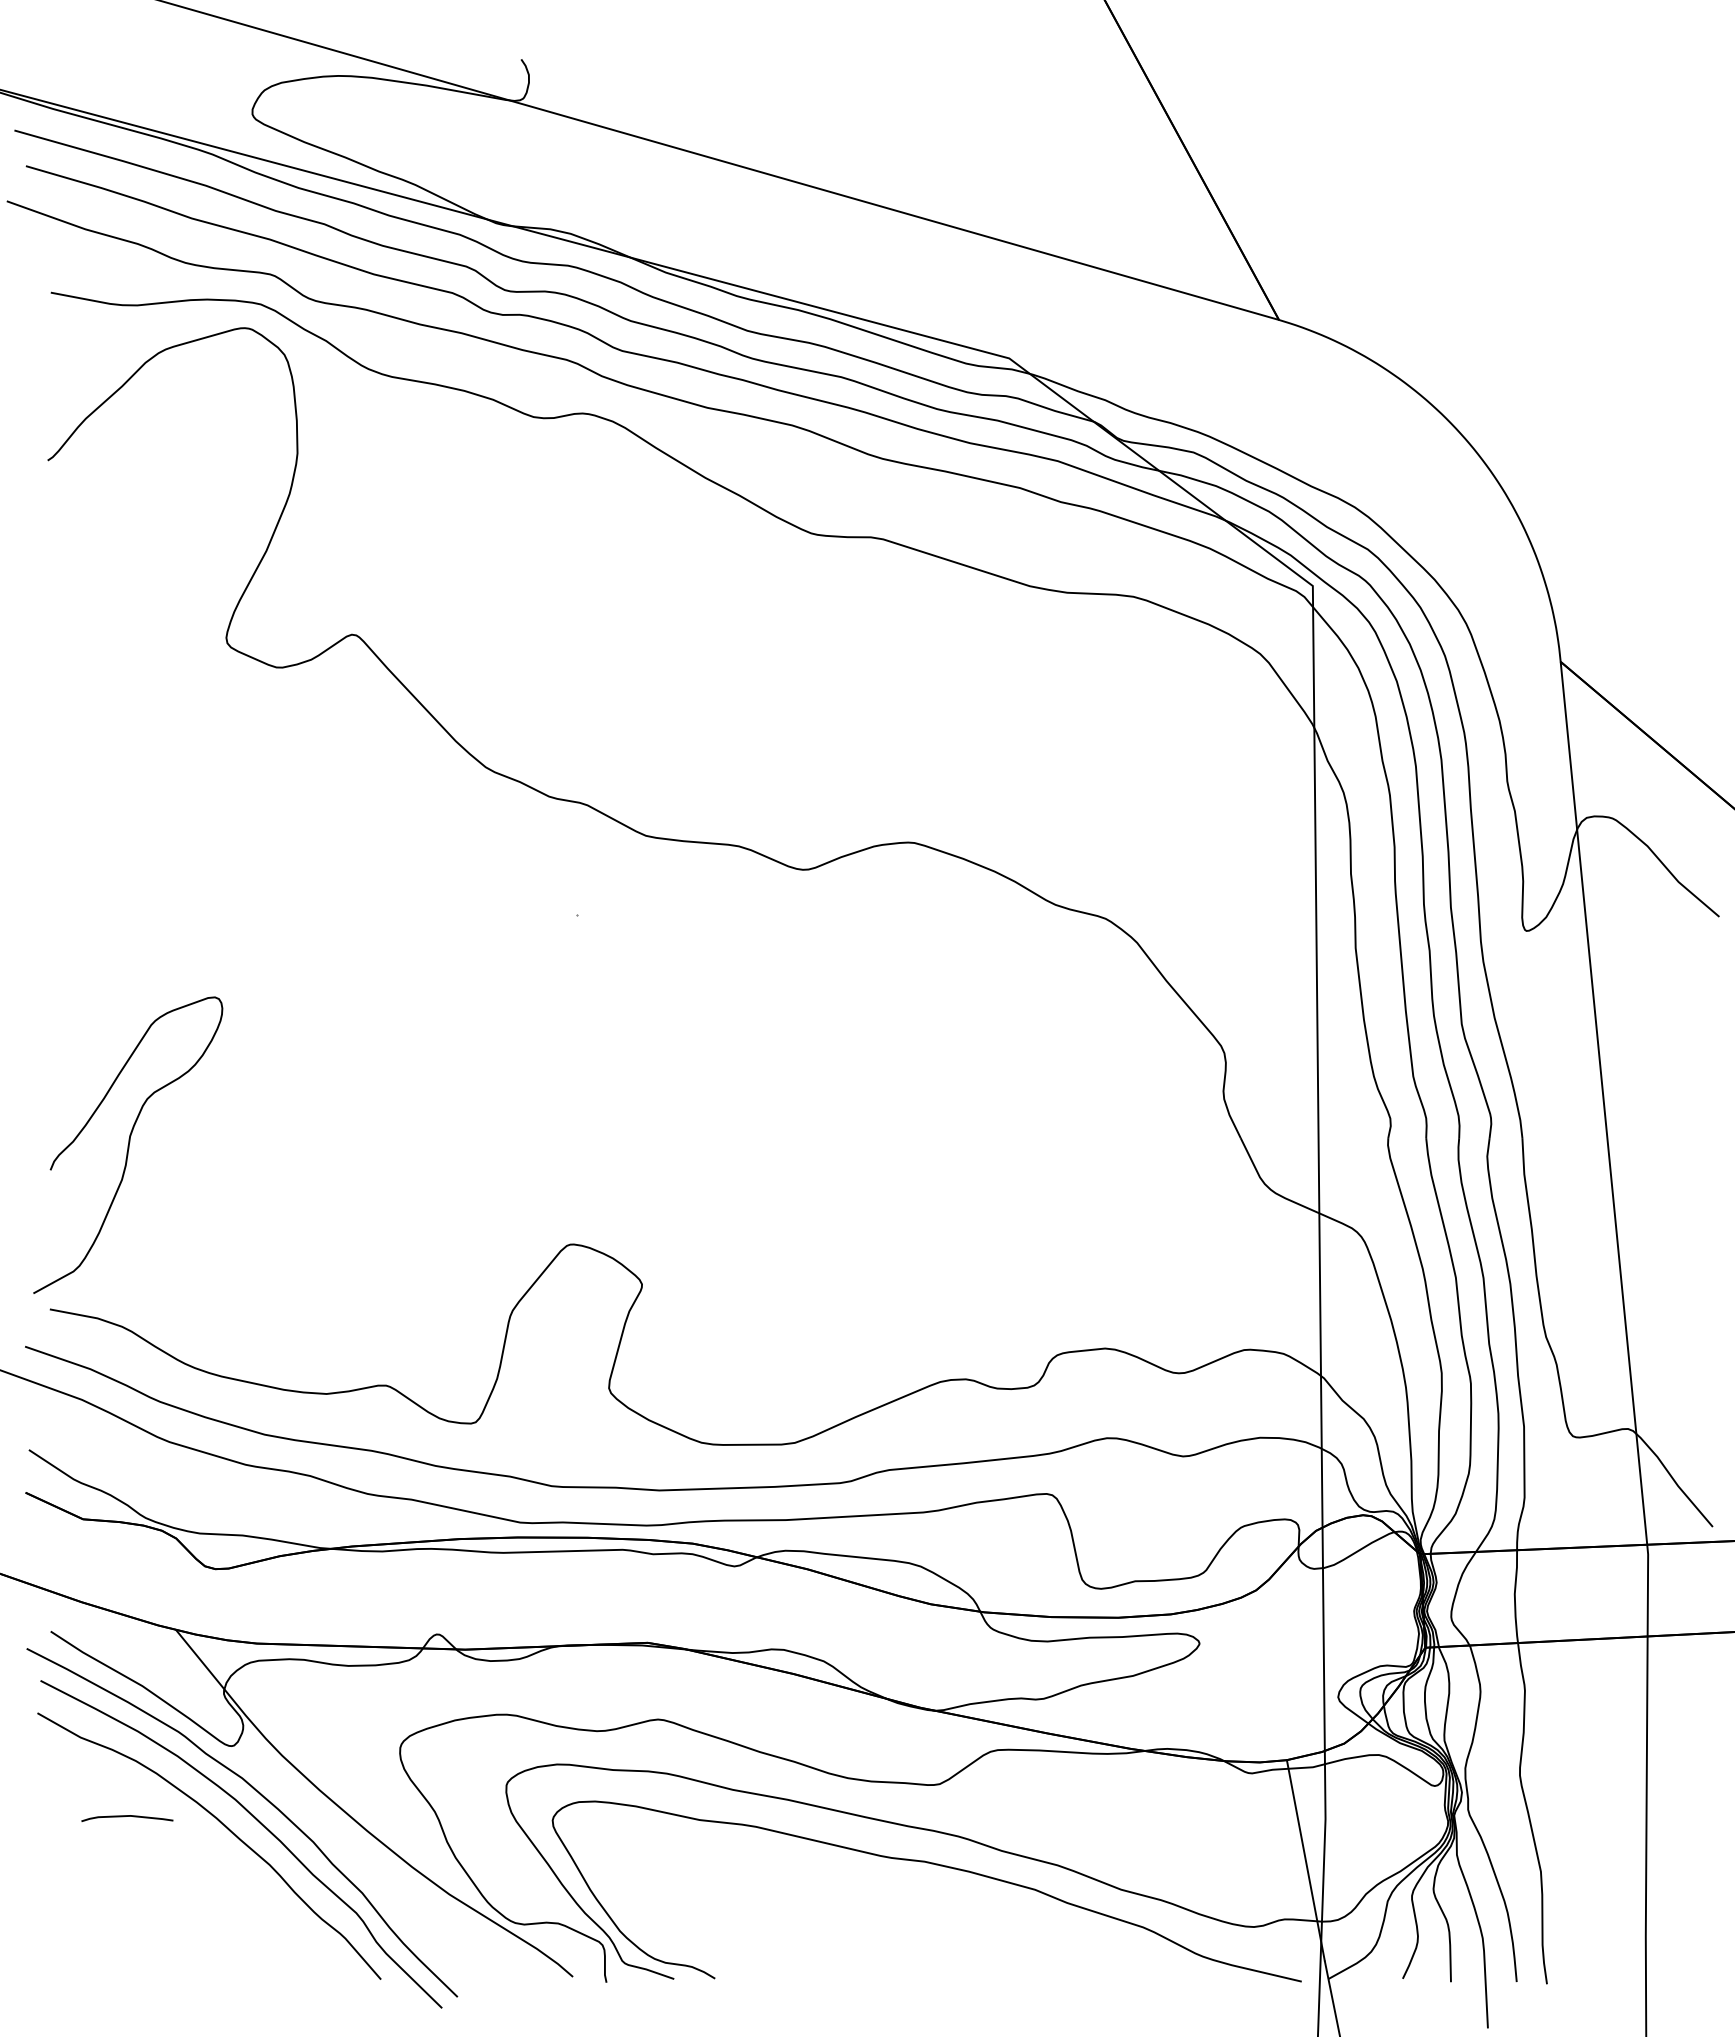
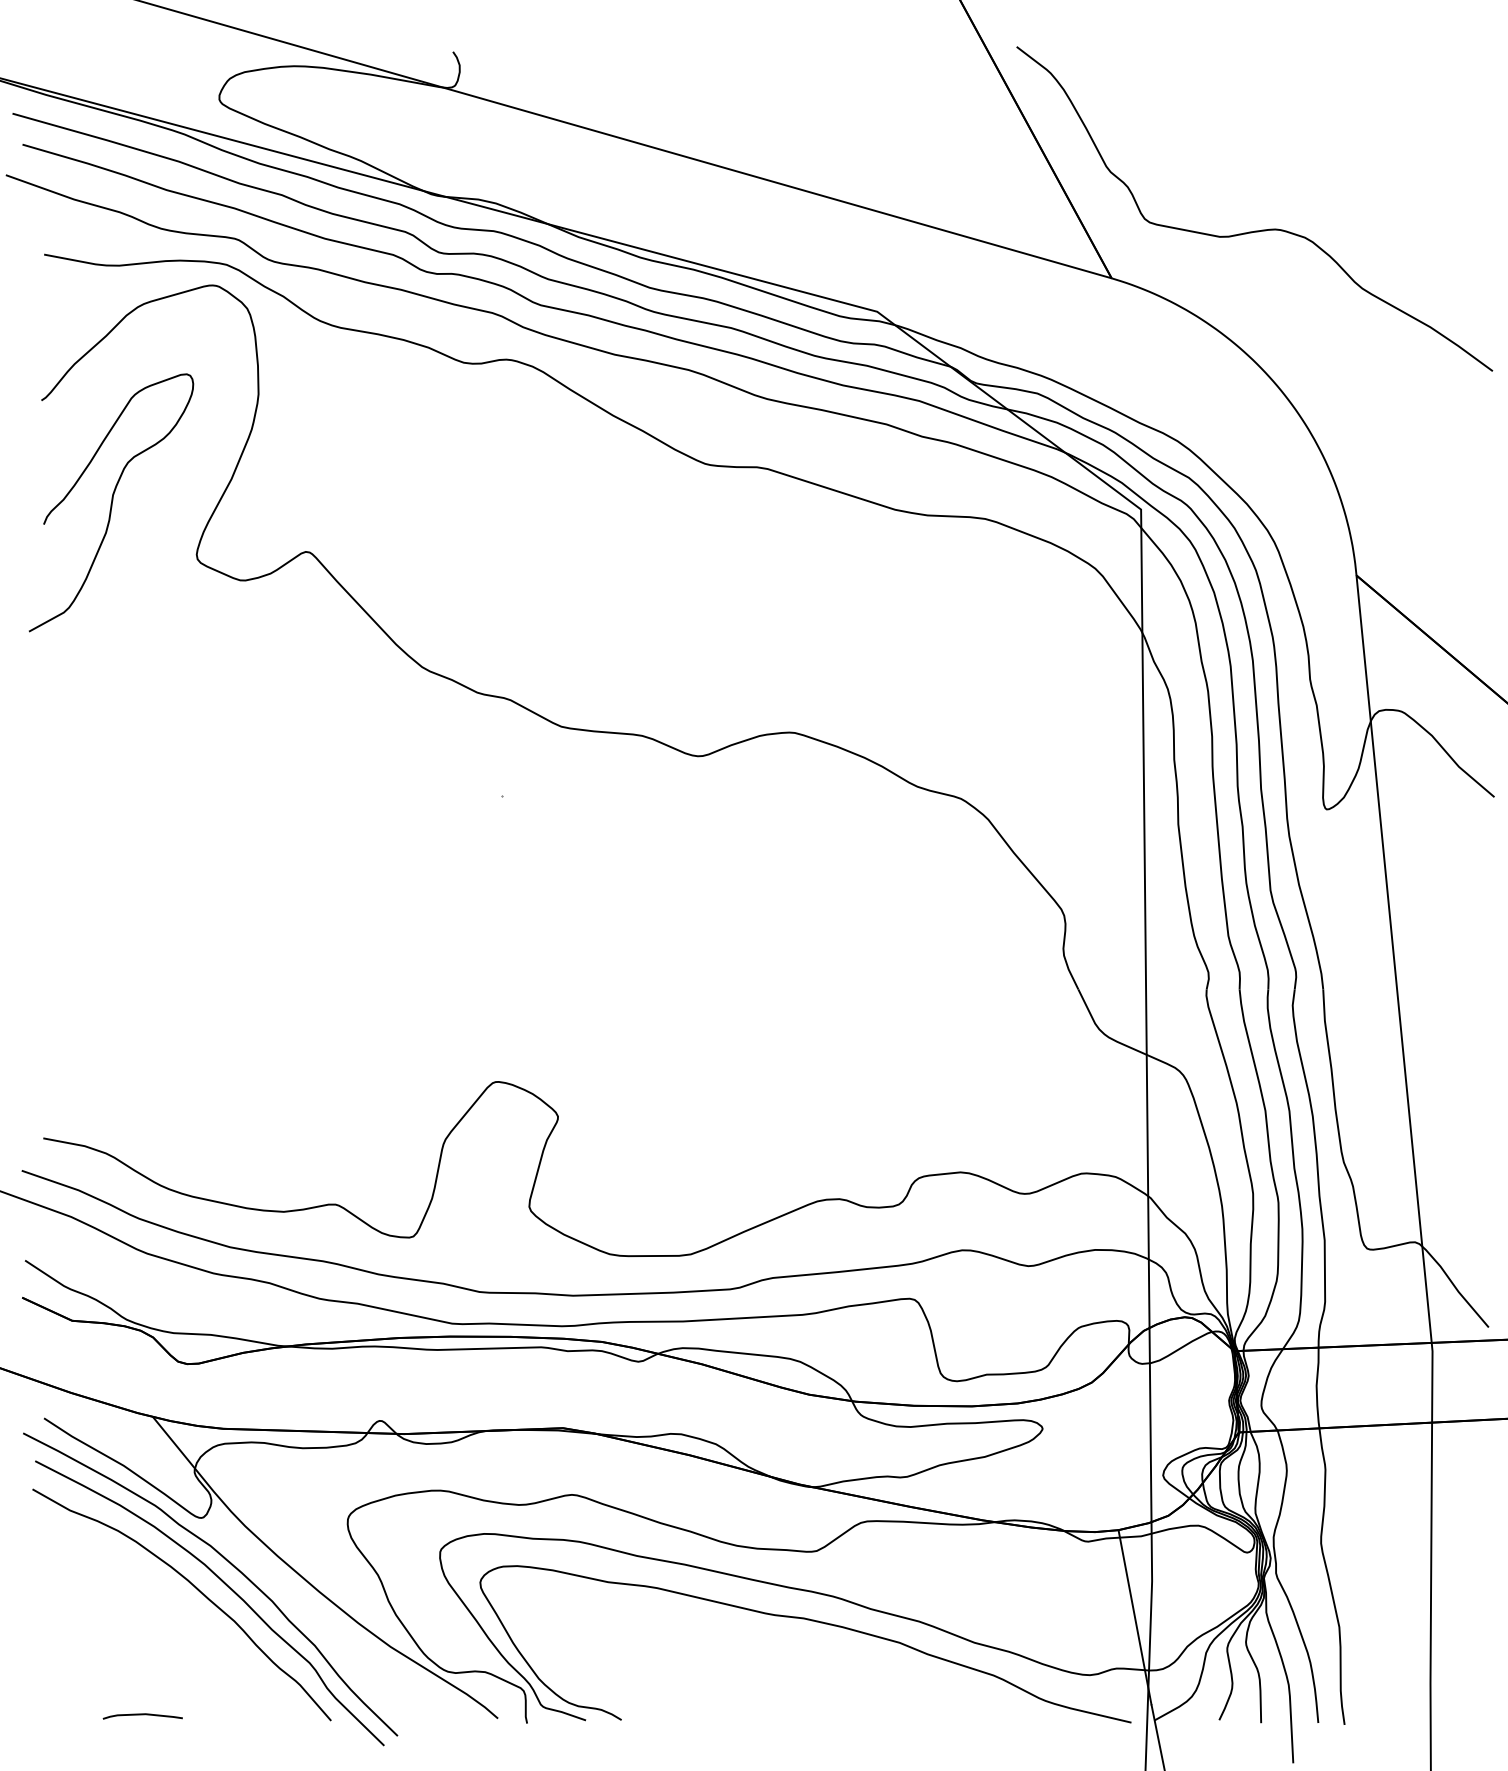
curve: (1448, 264) -> (1259, 230), added
curve: (128, 1144) -> (111, 502), moved
curve: (127, 1816) -> (142, 1714), moved

